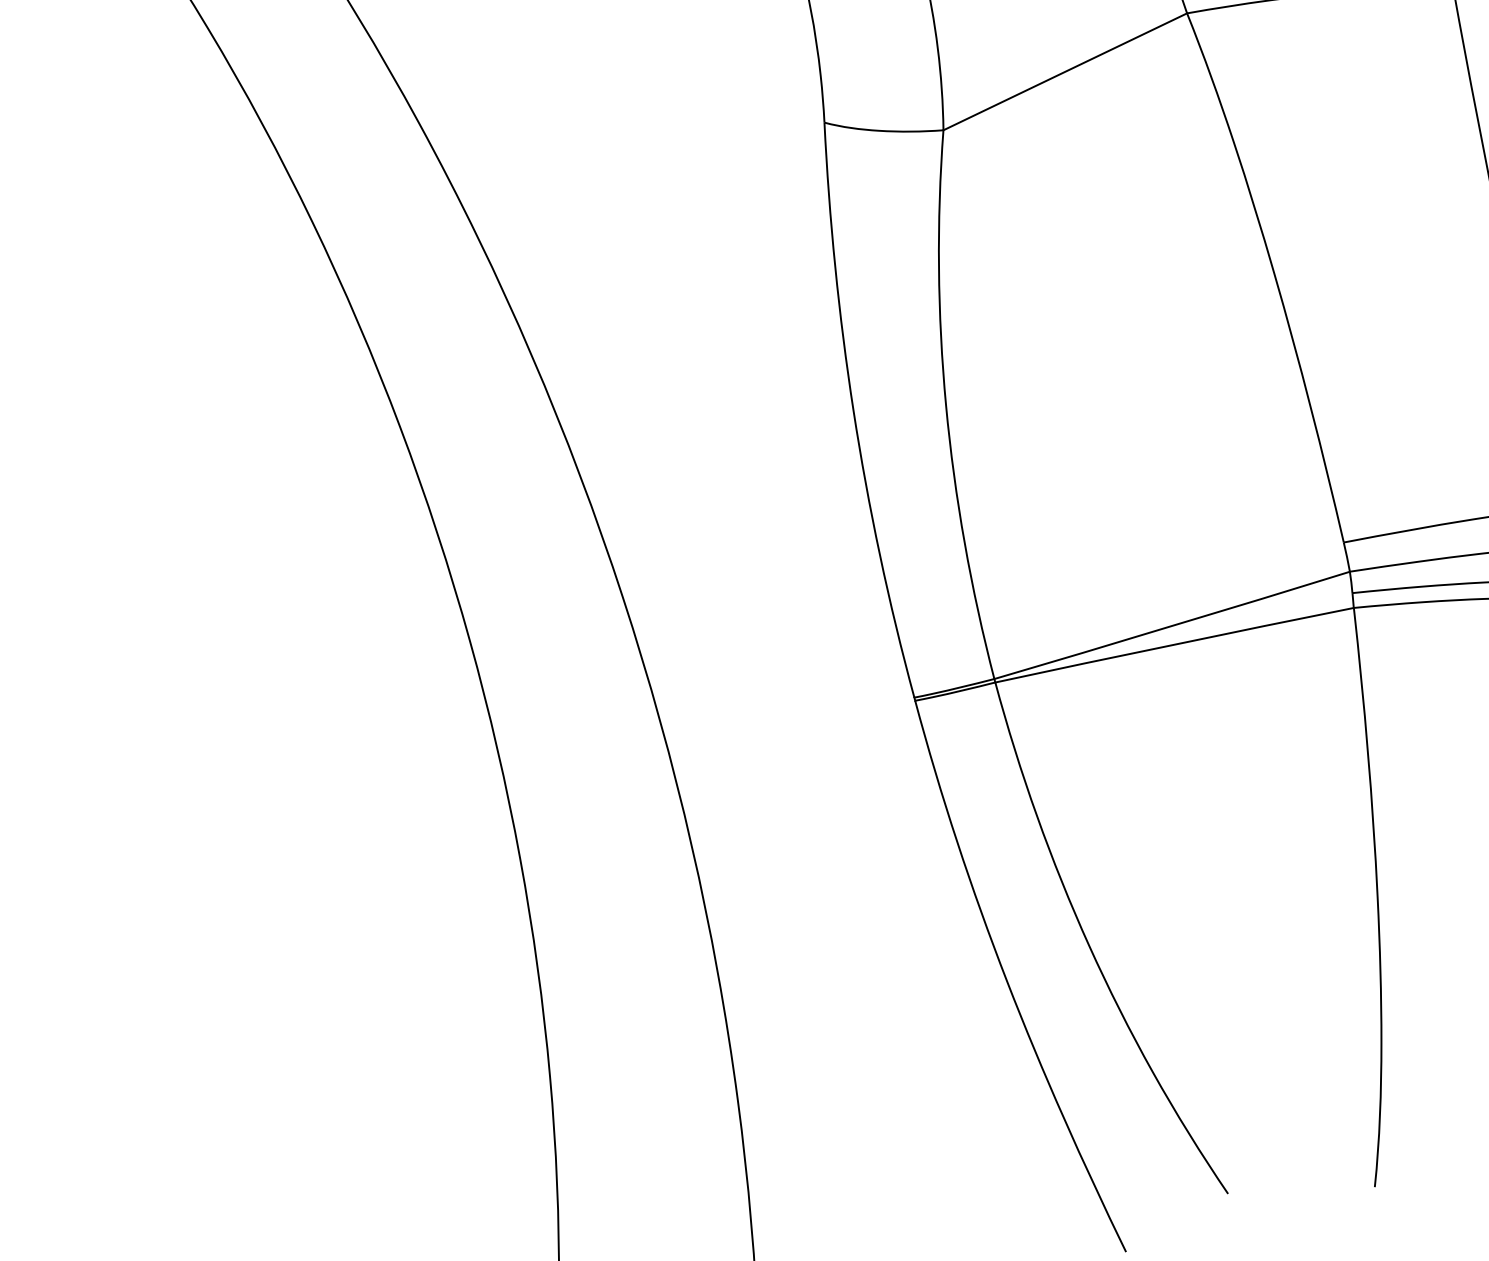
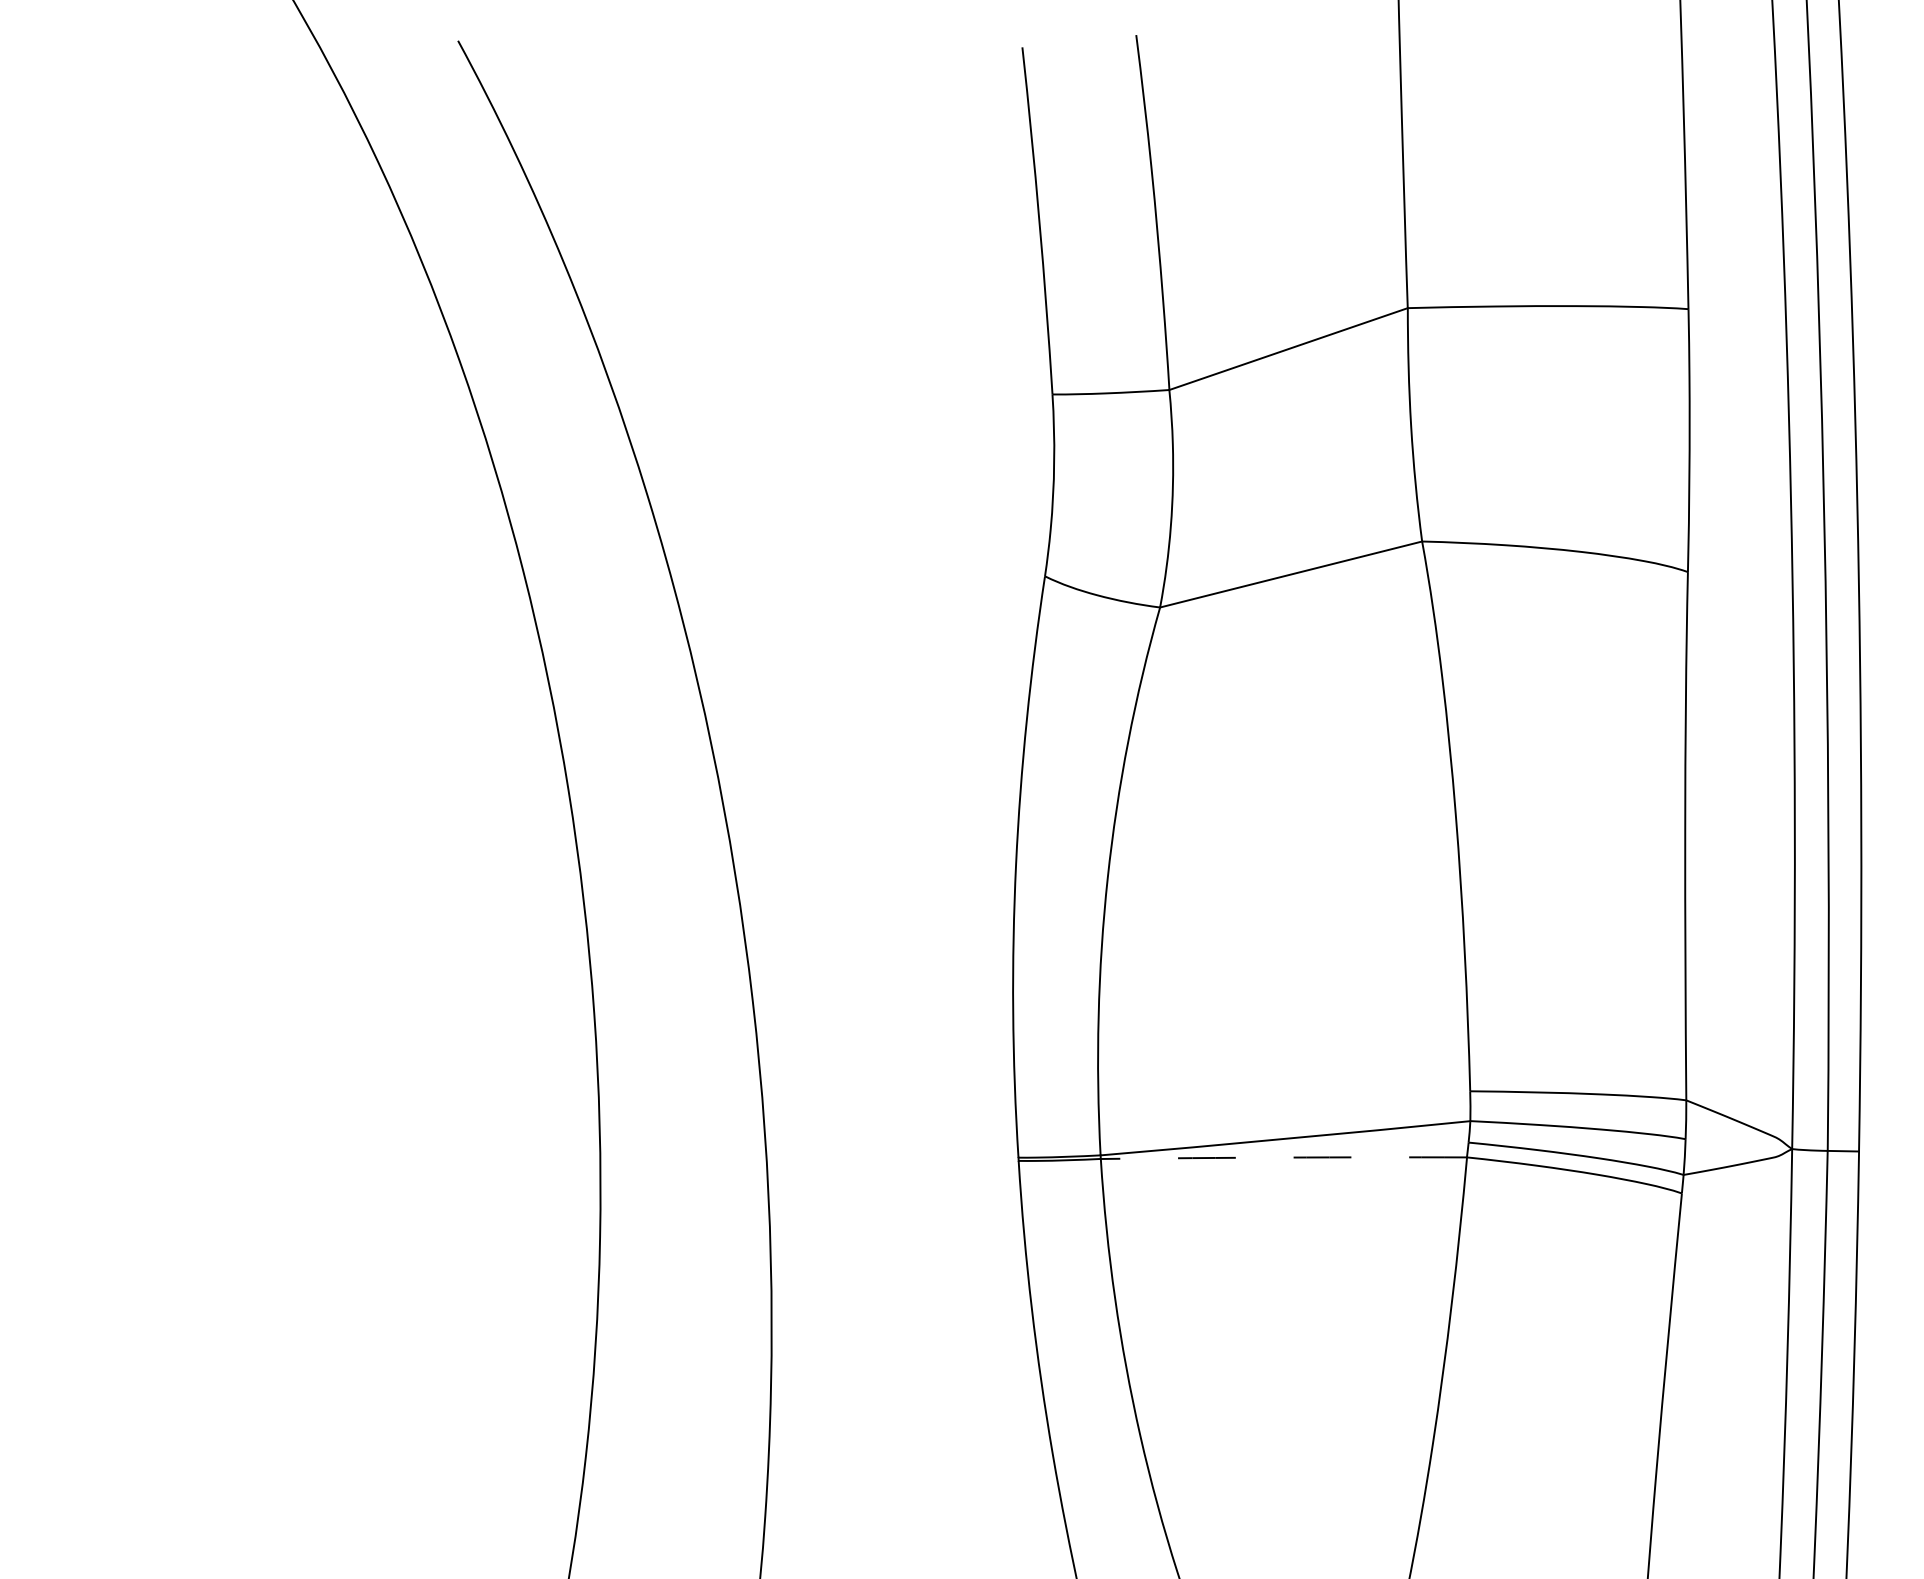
arc: (1174, 644) -> (1283, 1157), solid -> dashed

